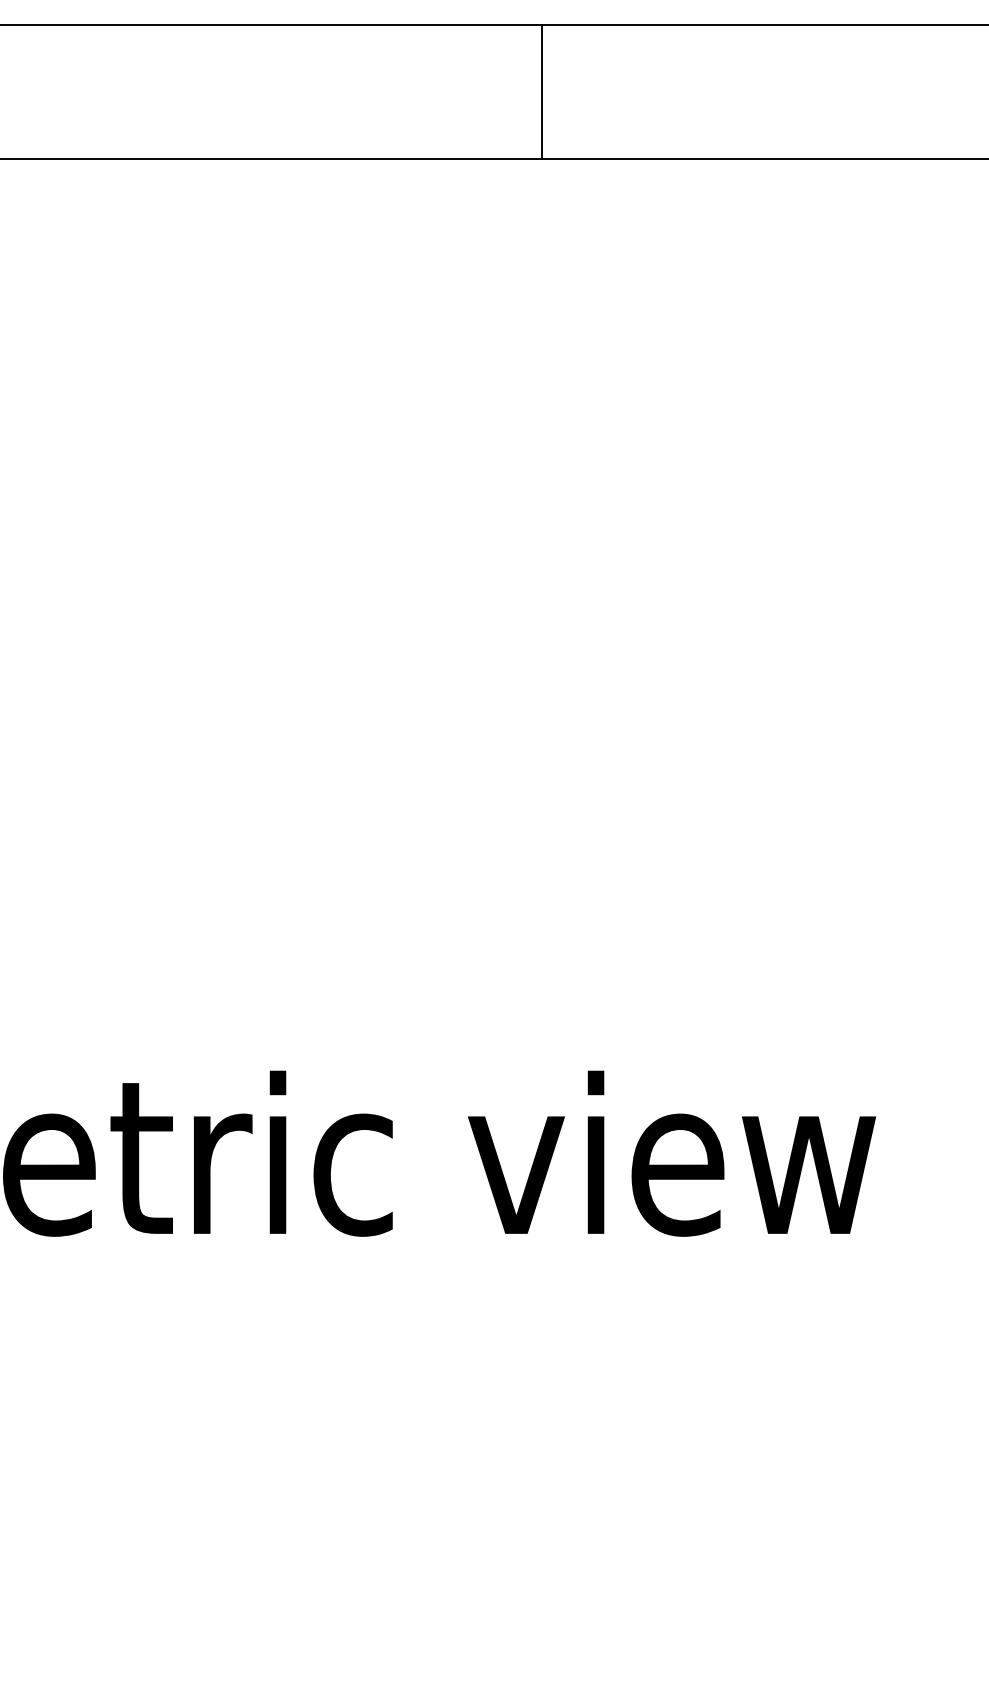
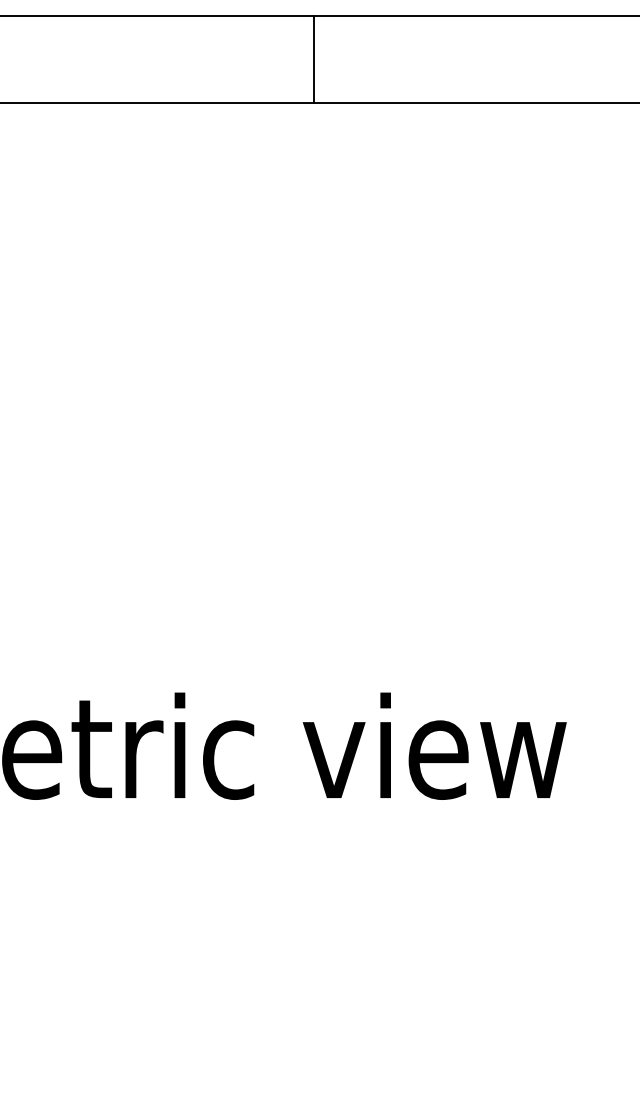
line: (541, 91) -> (313, 59), moved

